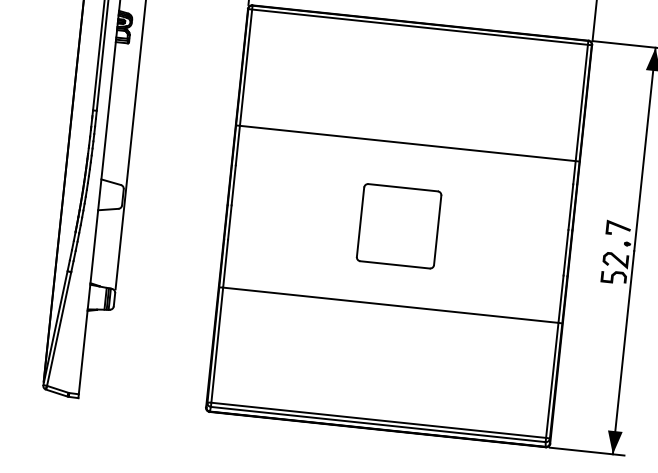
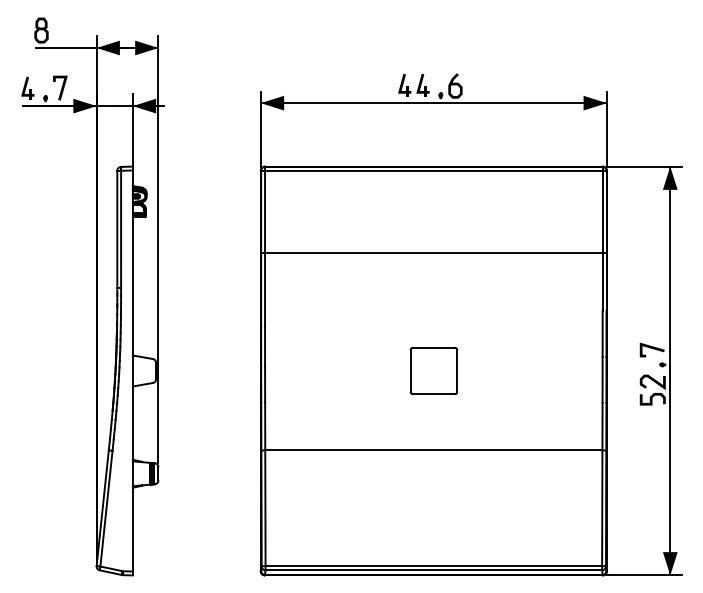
line: (407, 143) -> (433, 252), moved
part: (398, 225) -> (433, 370), size x0.6

